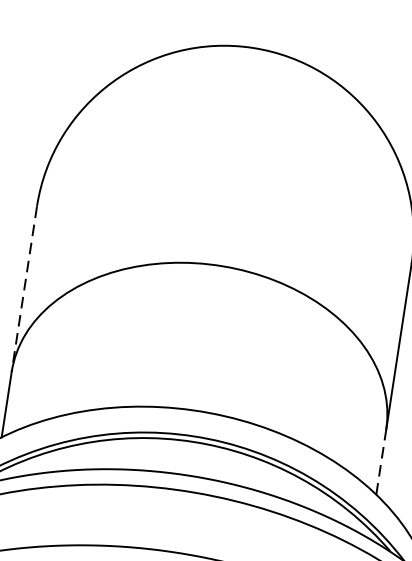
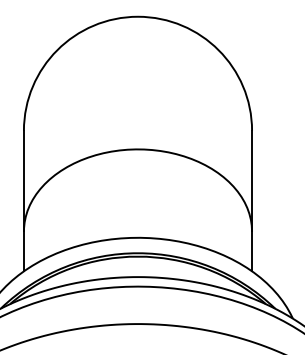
line: (23, 289) -> (23, 181), dashed -> solid
line: (382, 462) -> (252, 251), dashed -> solid

